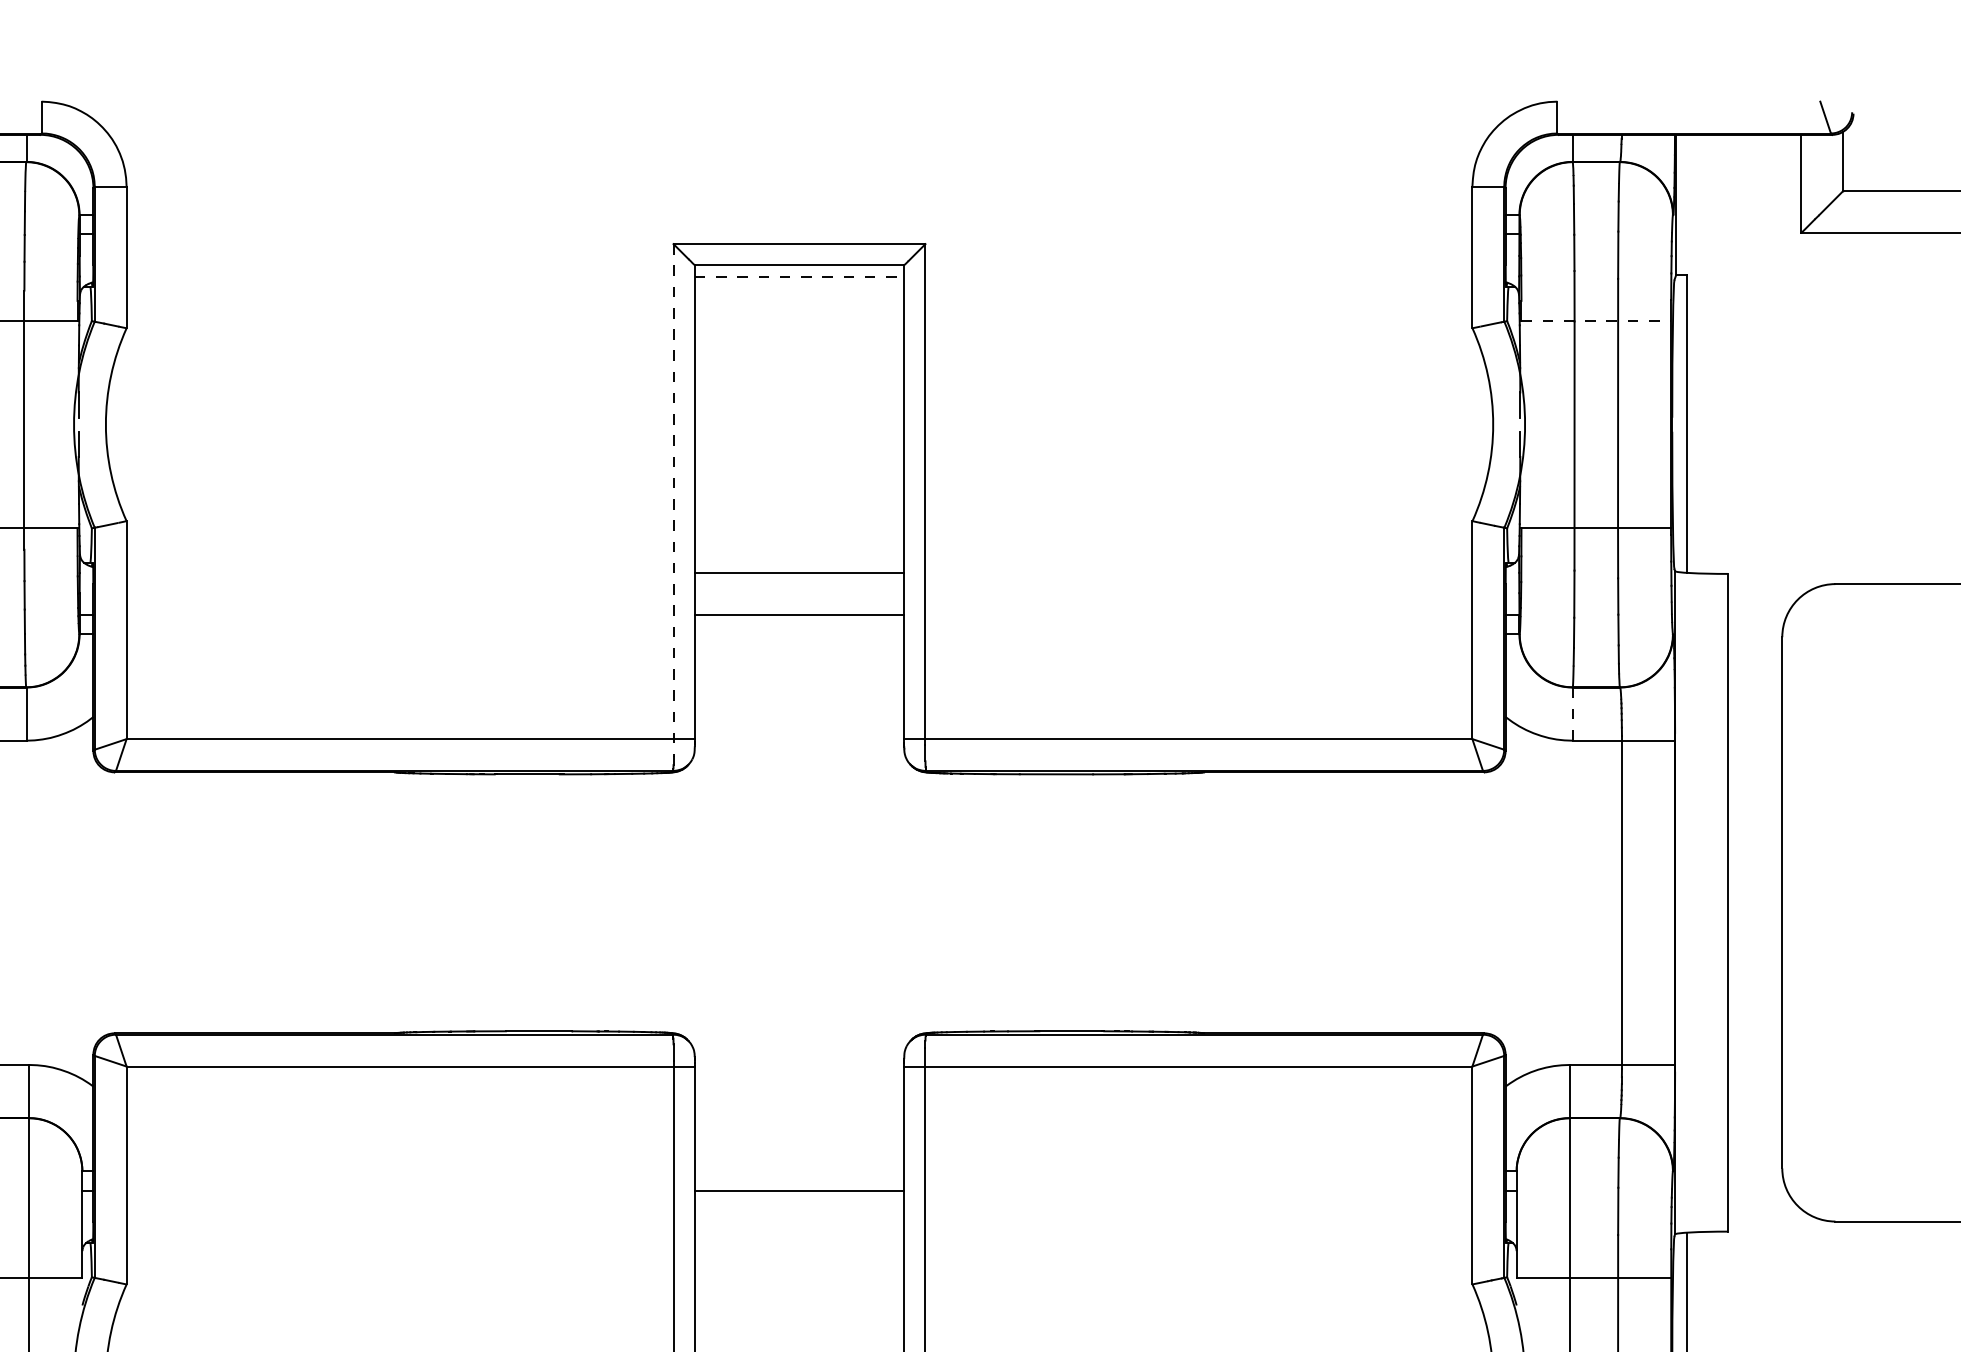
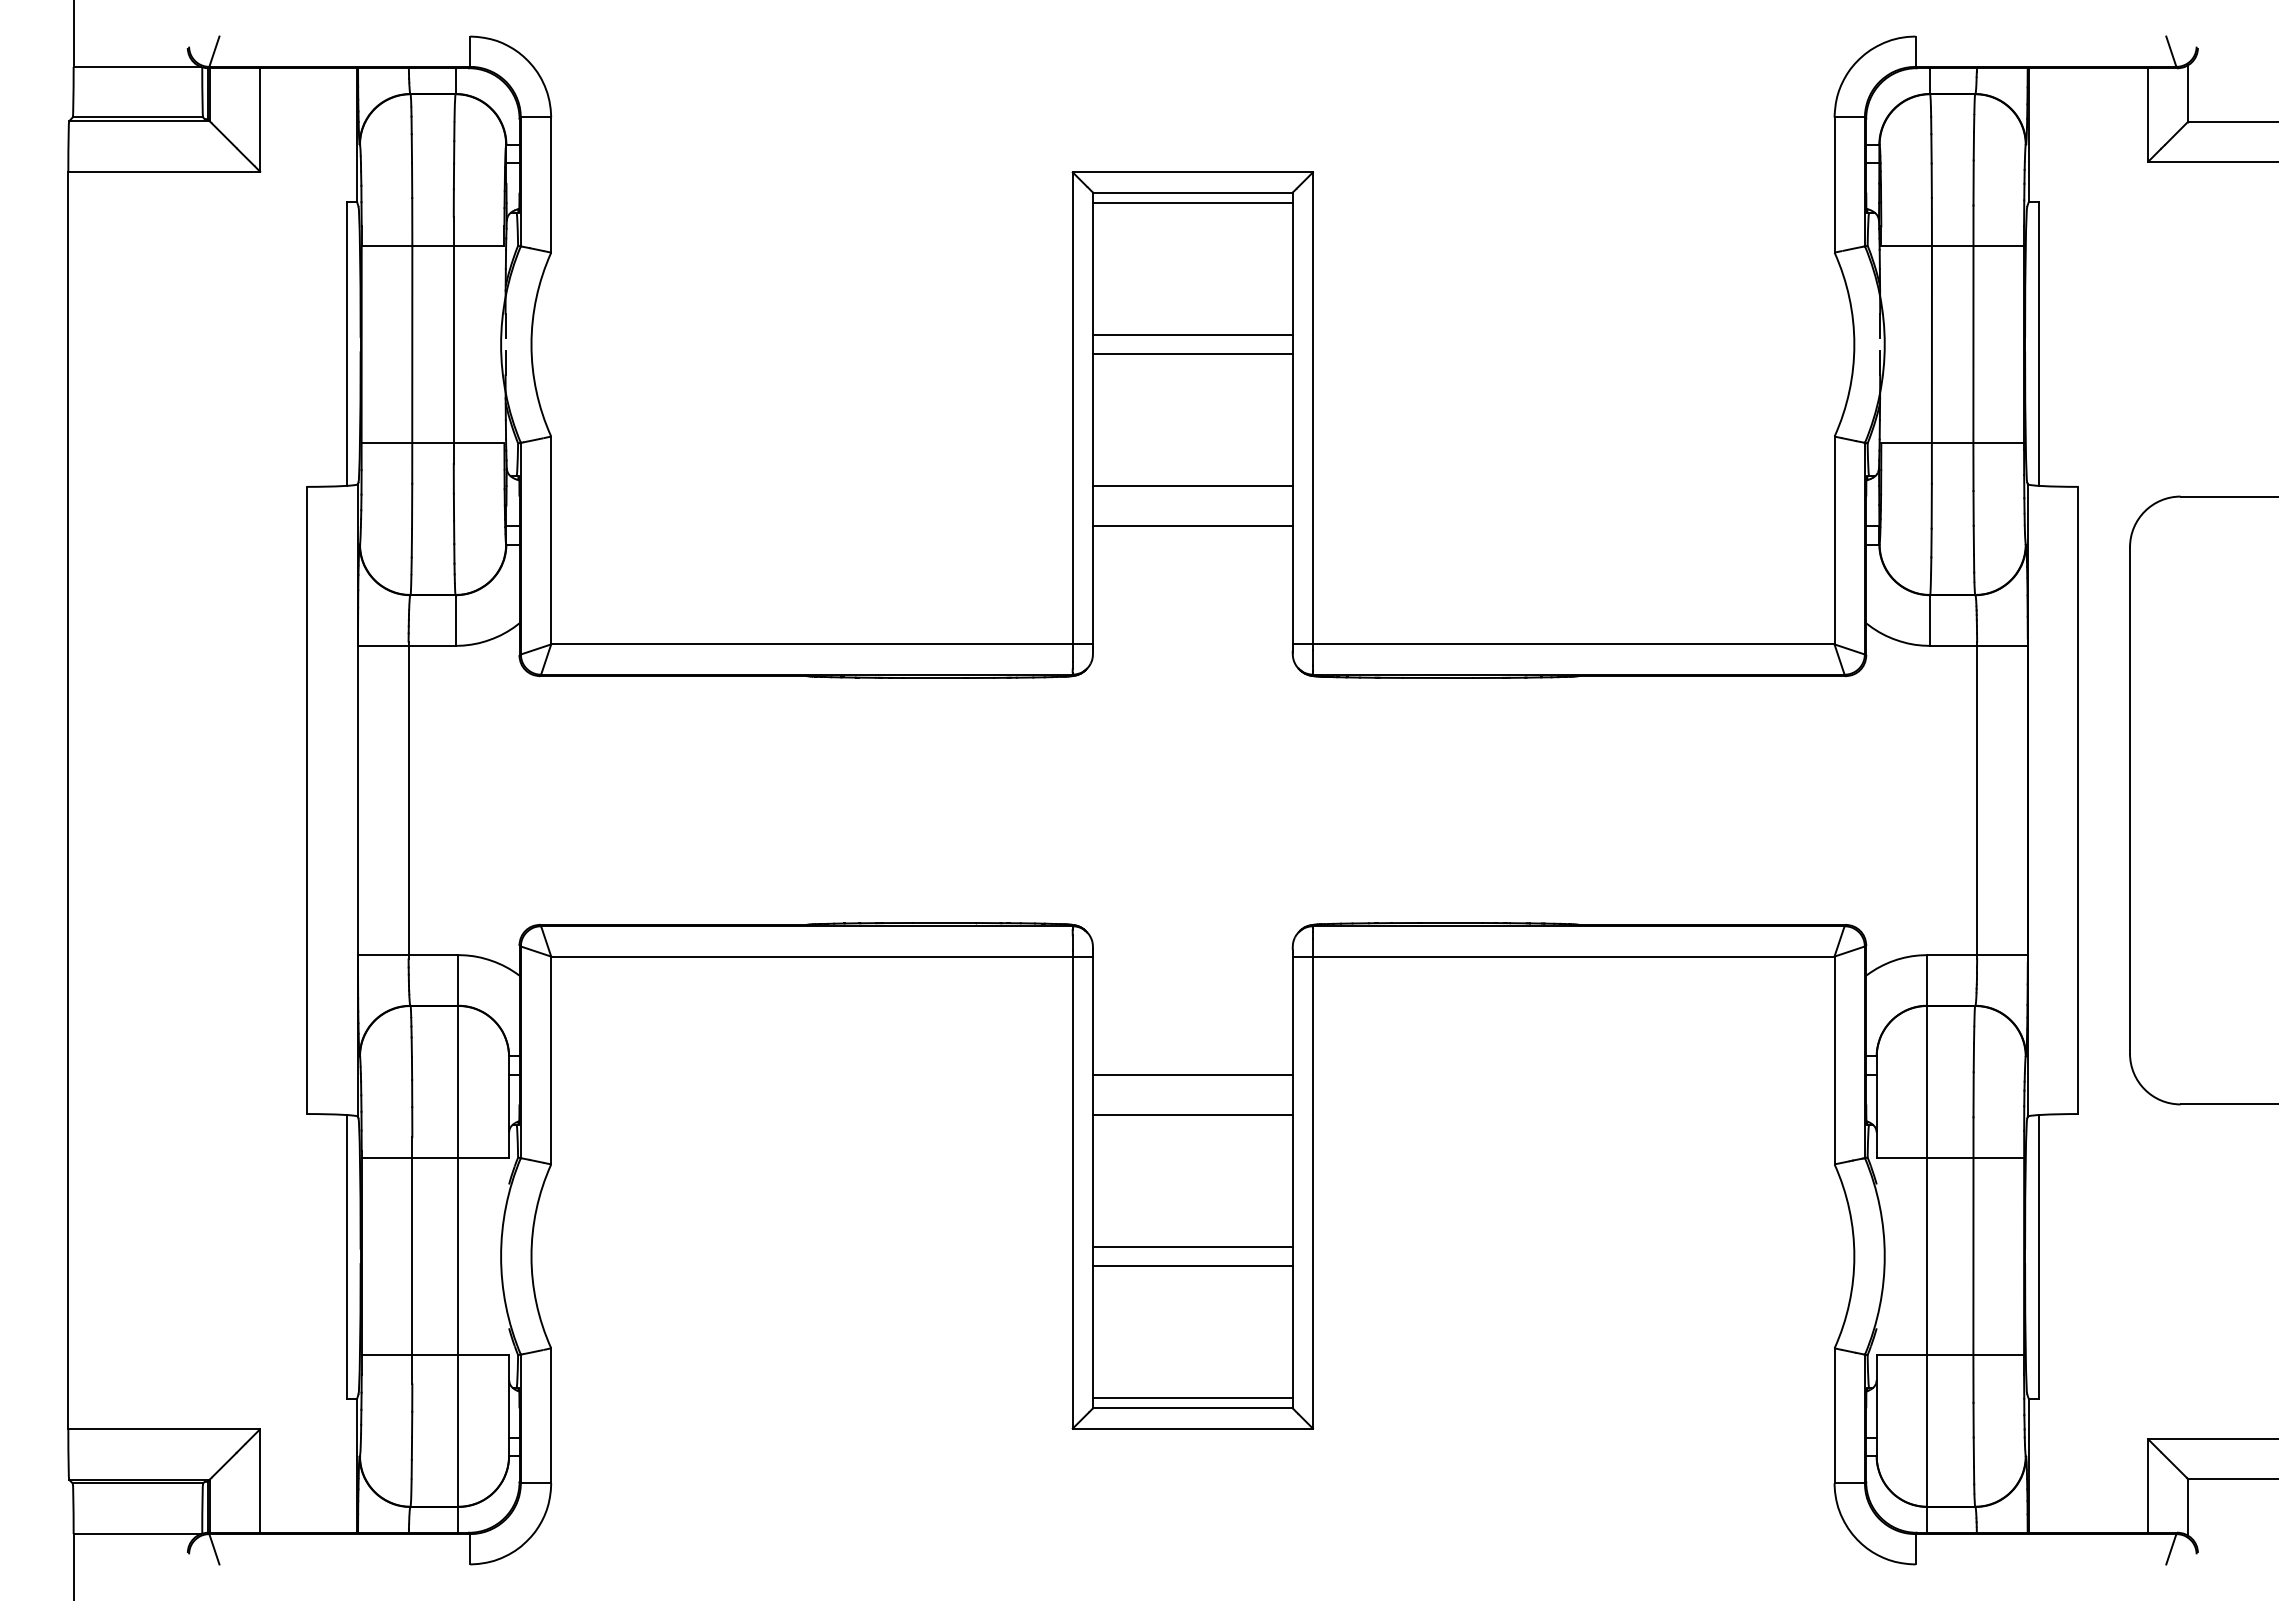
line: (799, 276) -> (1192, 203), dashed -> solid
line: (1597, 321) -> (1953, 246), dashed -> solid
line: (799, 415) -> (1192, 335), added
line: (799, 435) -> (1192, 354), added
line: (673, 501) -> (1072, 417), dashed -> solid
line: (1573, 714) -> (1930, 620), dashed -> solid
line: (799, 1233) -> (1192, 1115), added

